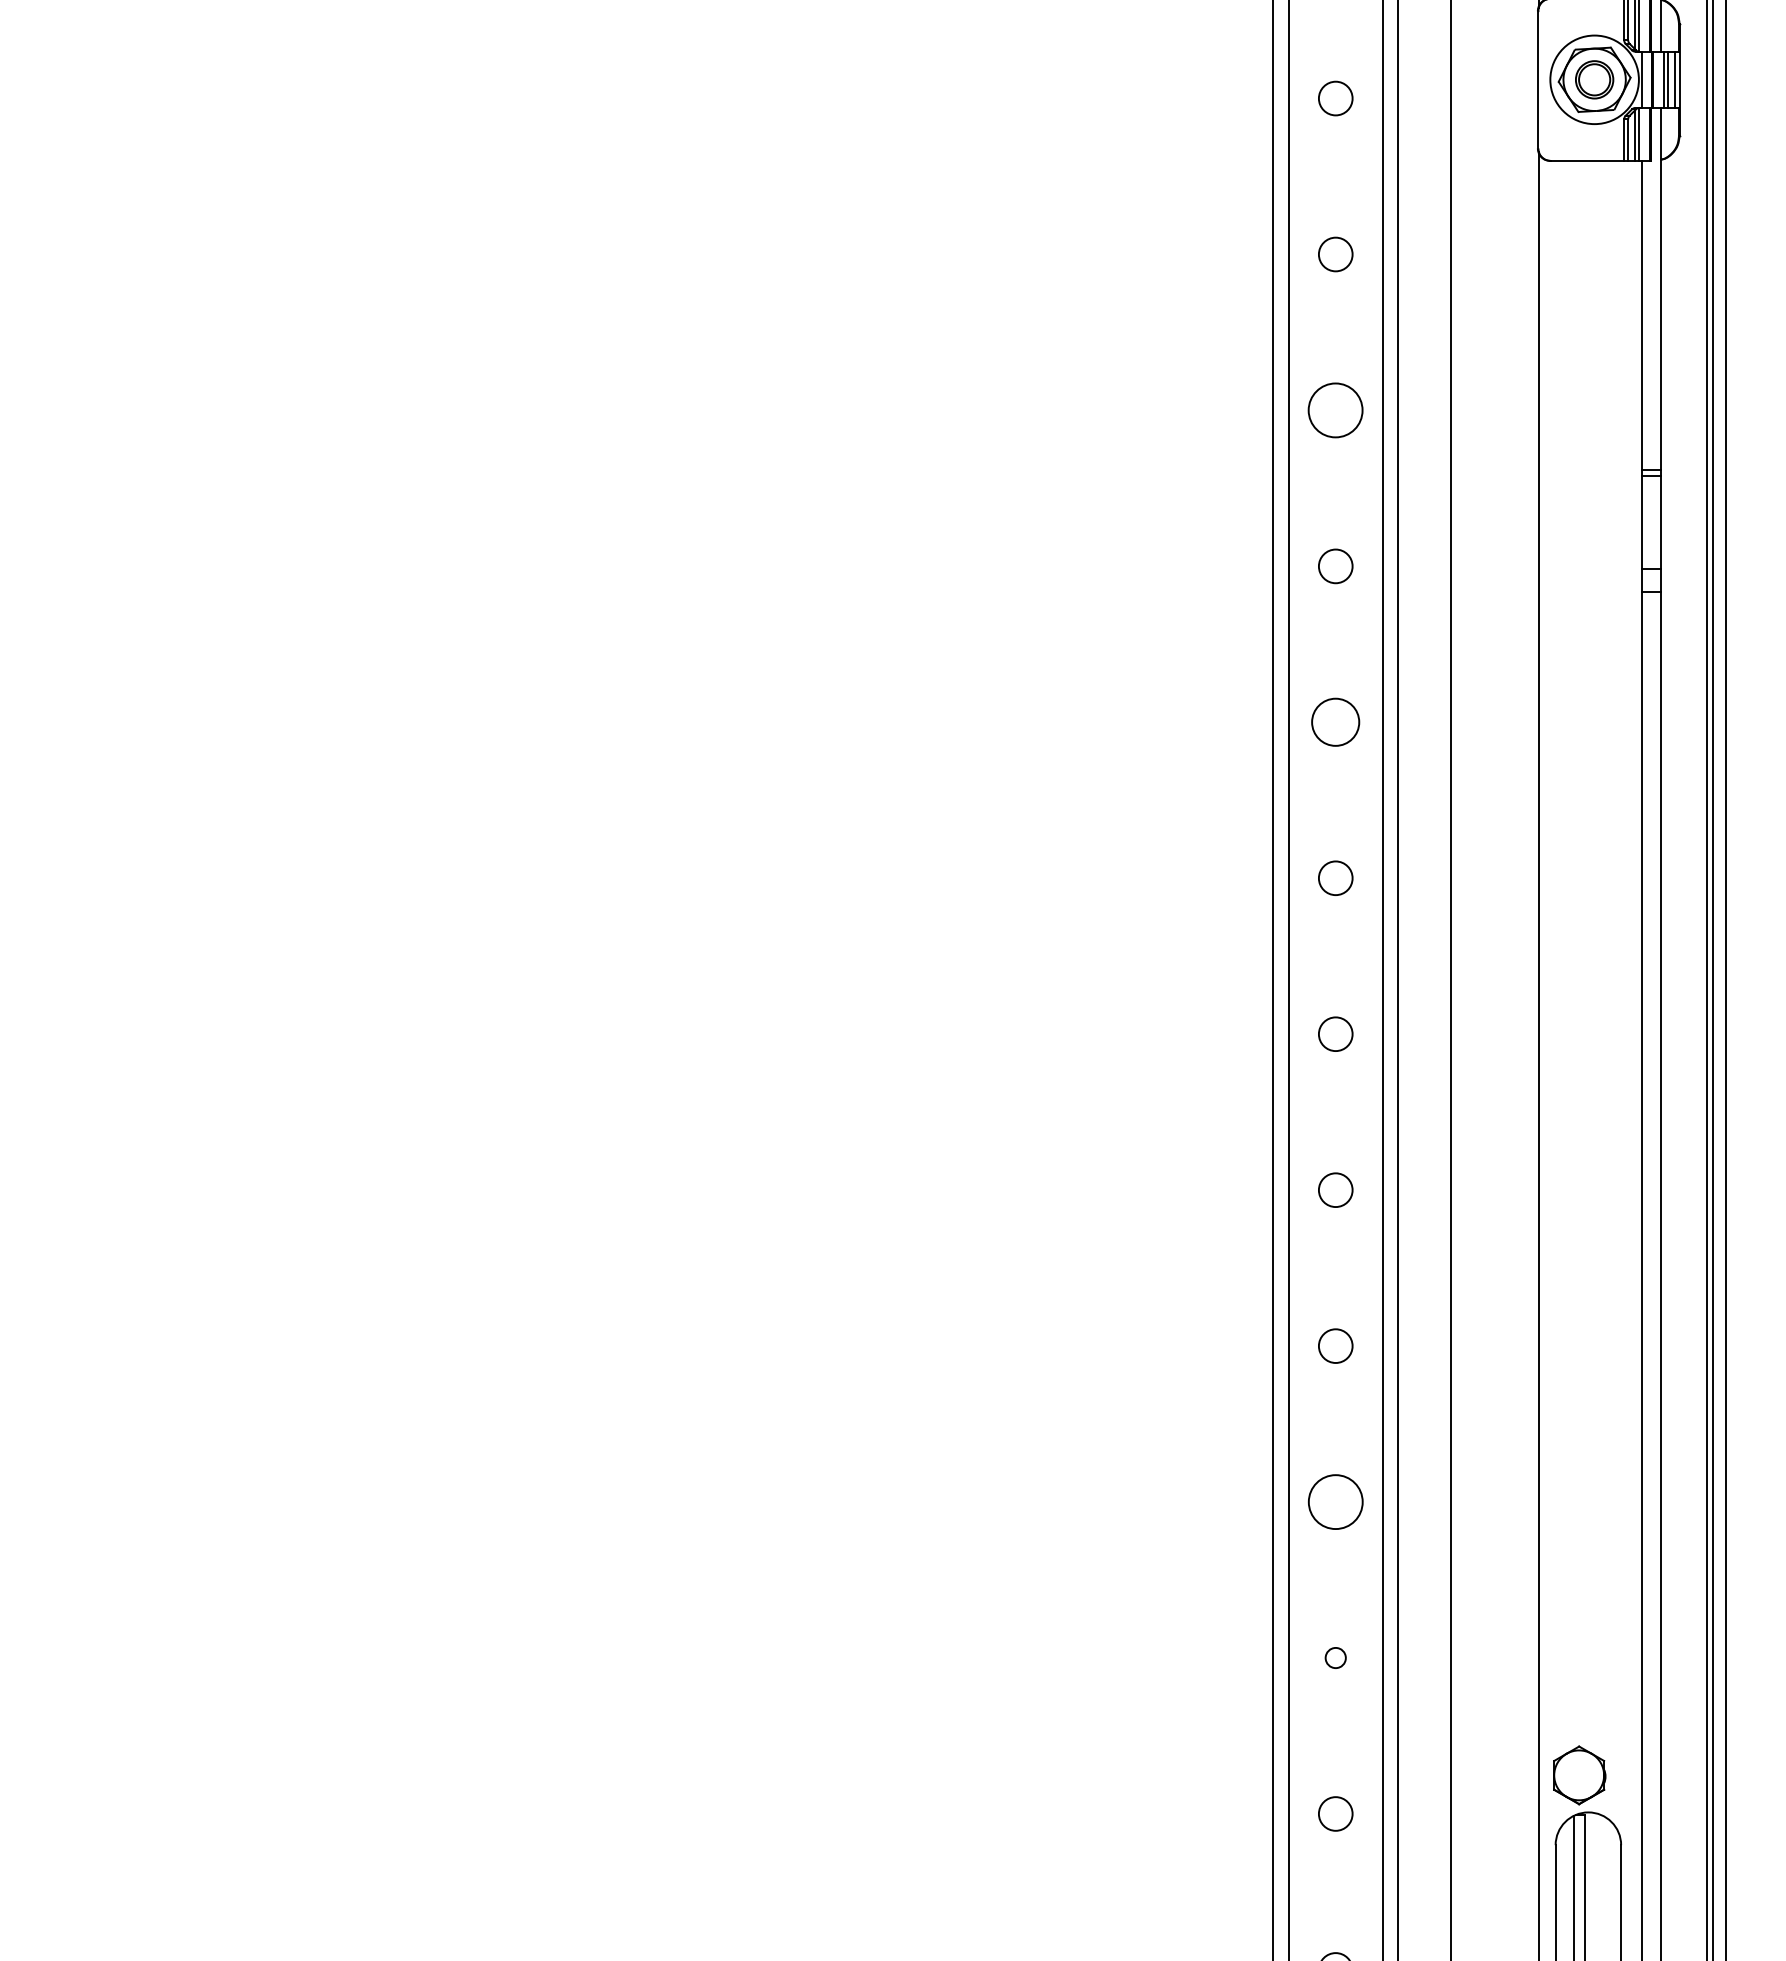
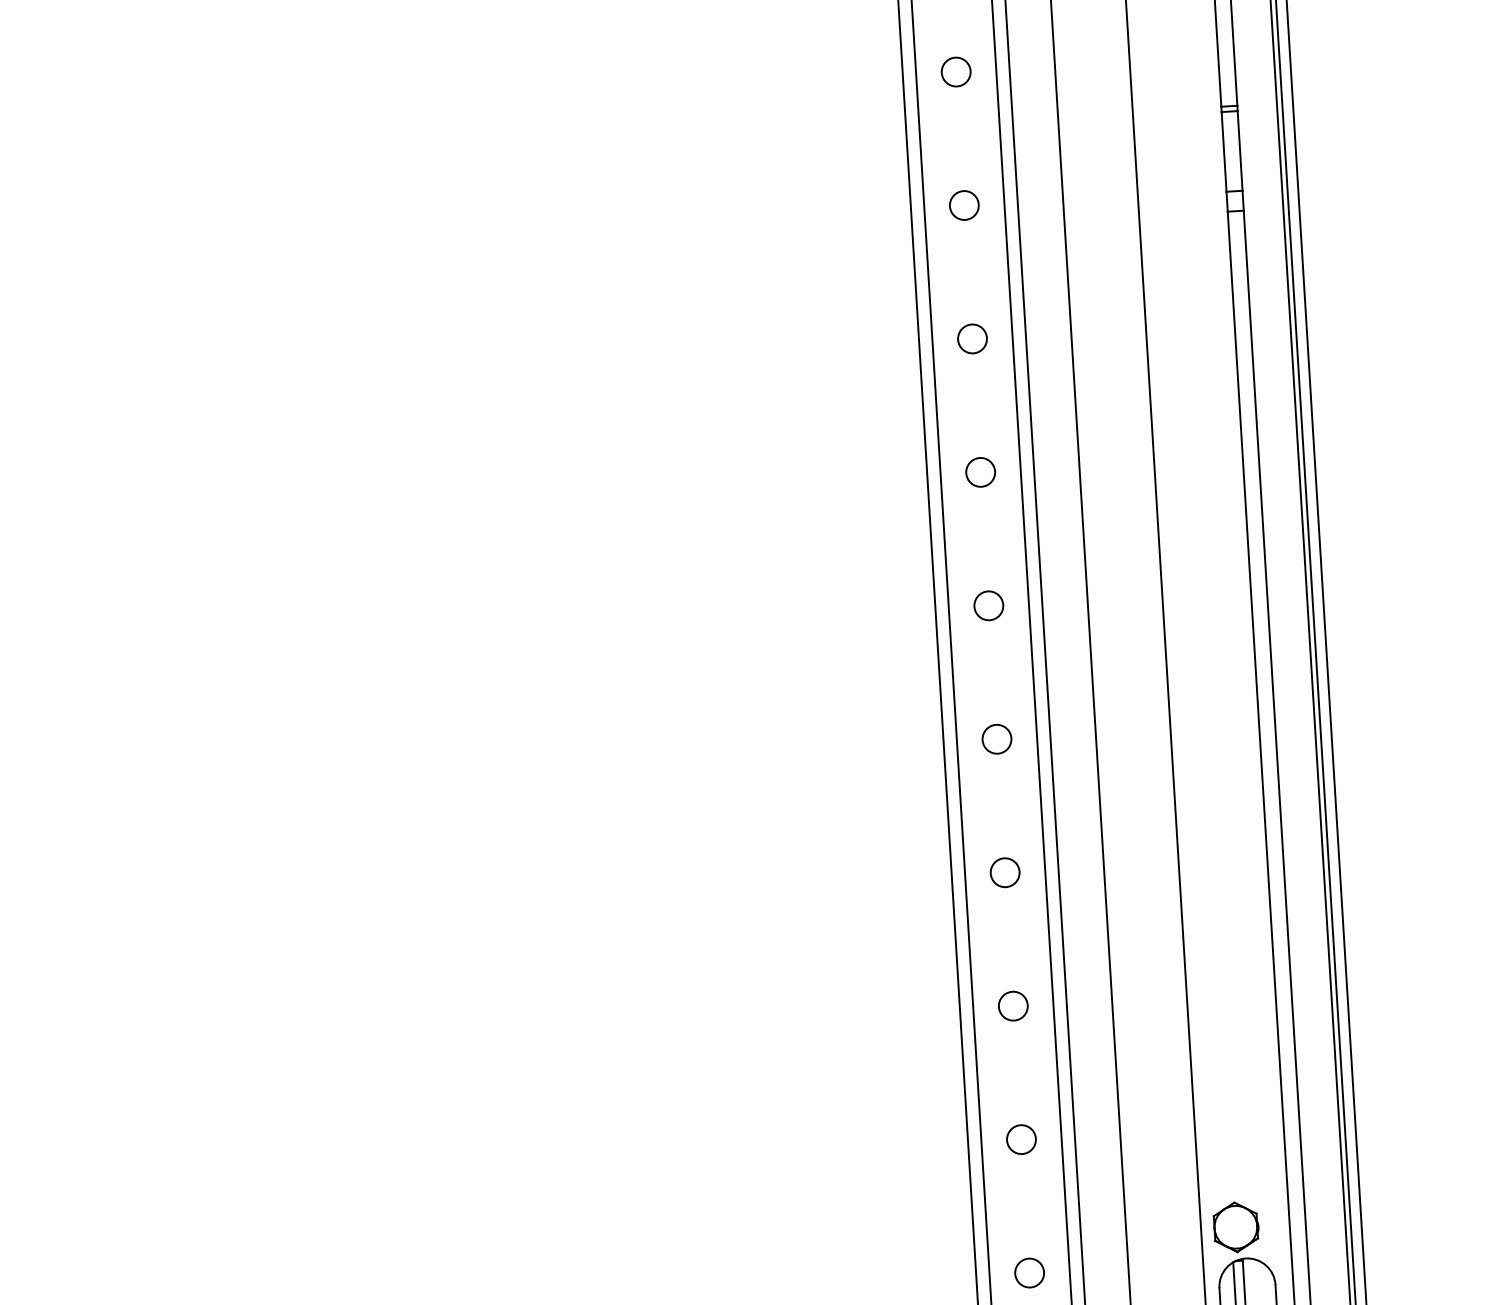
circle: (1335, 410) -> (955, 72), size x0.62
circle: (1335, 722) -> (972, 339), size x0.71
circle: (1335, 1501) -> (1013, 1005), size x0.62
circle: (1335, 1657) -> (1021, 1139), size x1.67

